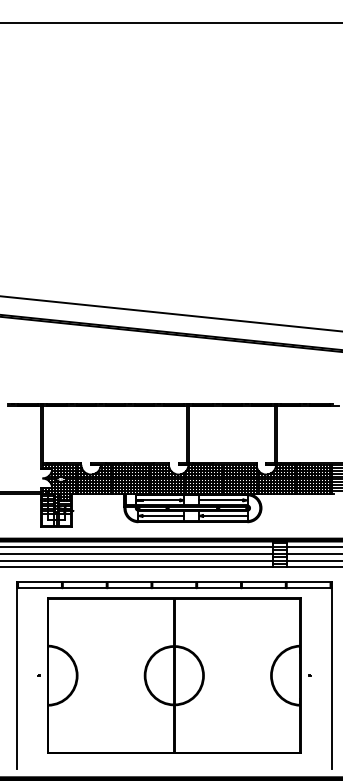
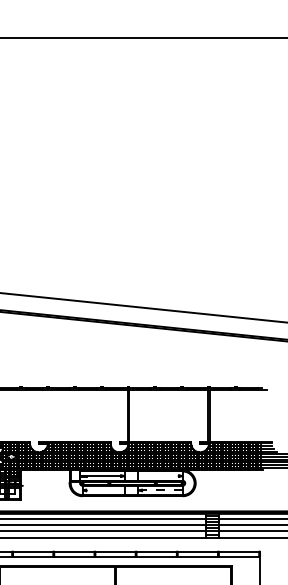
line: (220, 500) -> (158, 476), removed
line: (163, 515) -> (105, 490), removed
line: (224, 515) -> (161, 490), solid -> dashed

